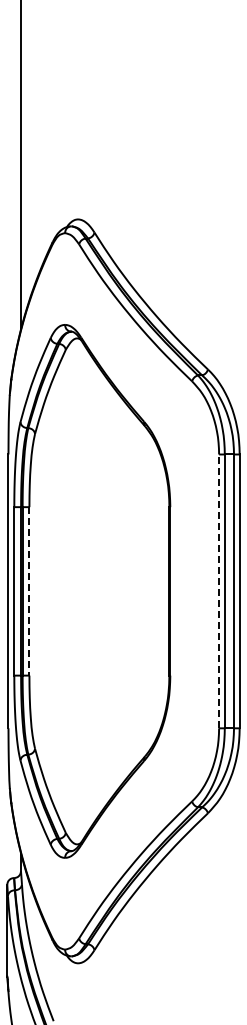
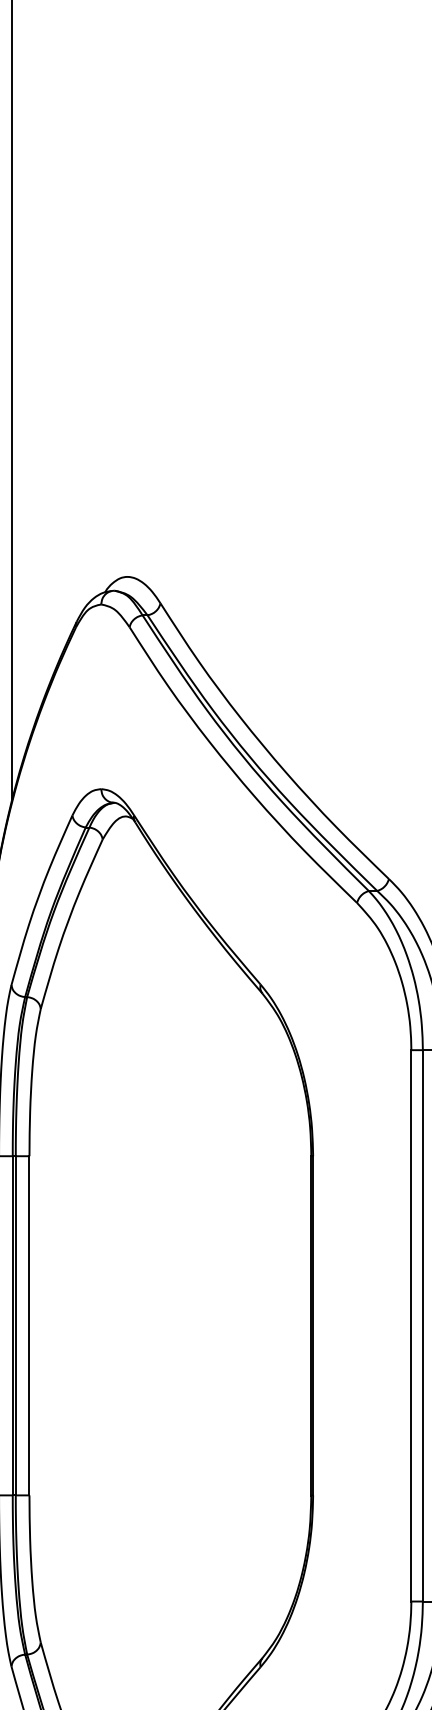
line: (29, 591) -> (29, 1326), dashed -> solid
line: (219, 591) -> (412, 1326), dashed -> solid

